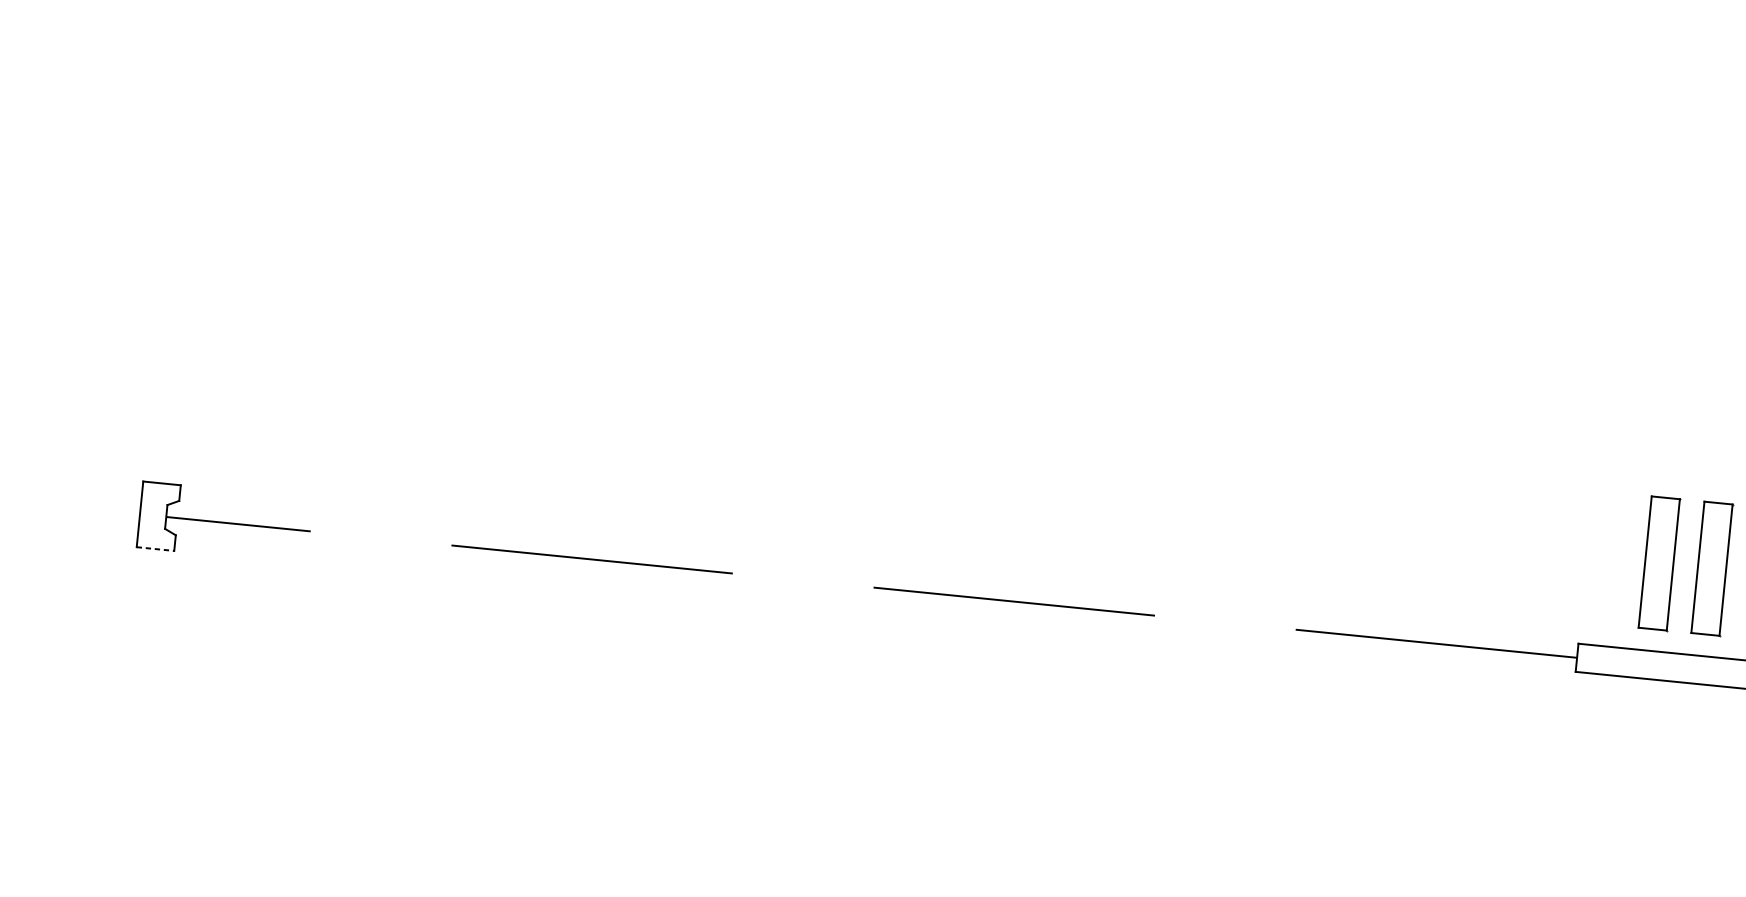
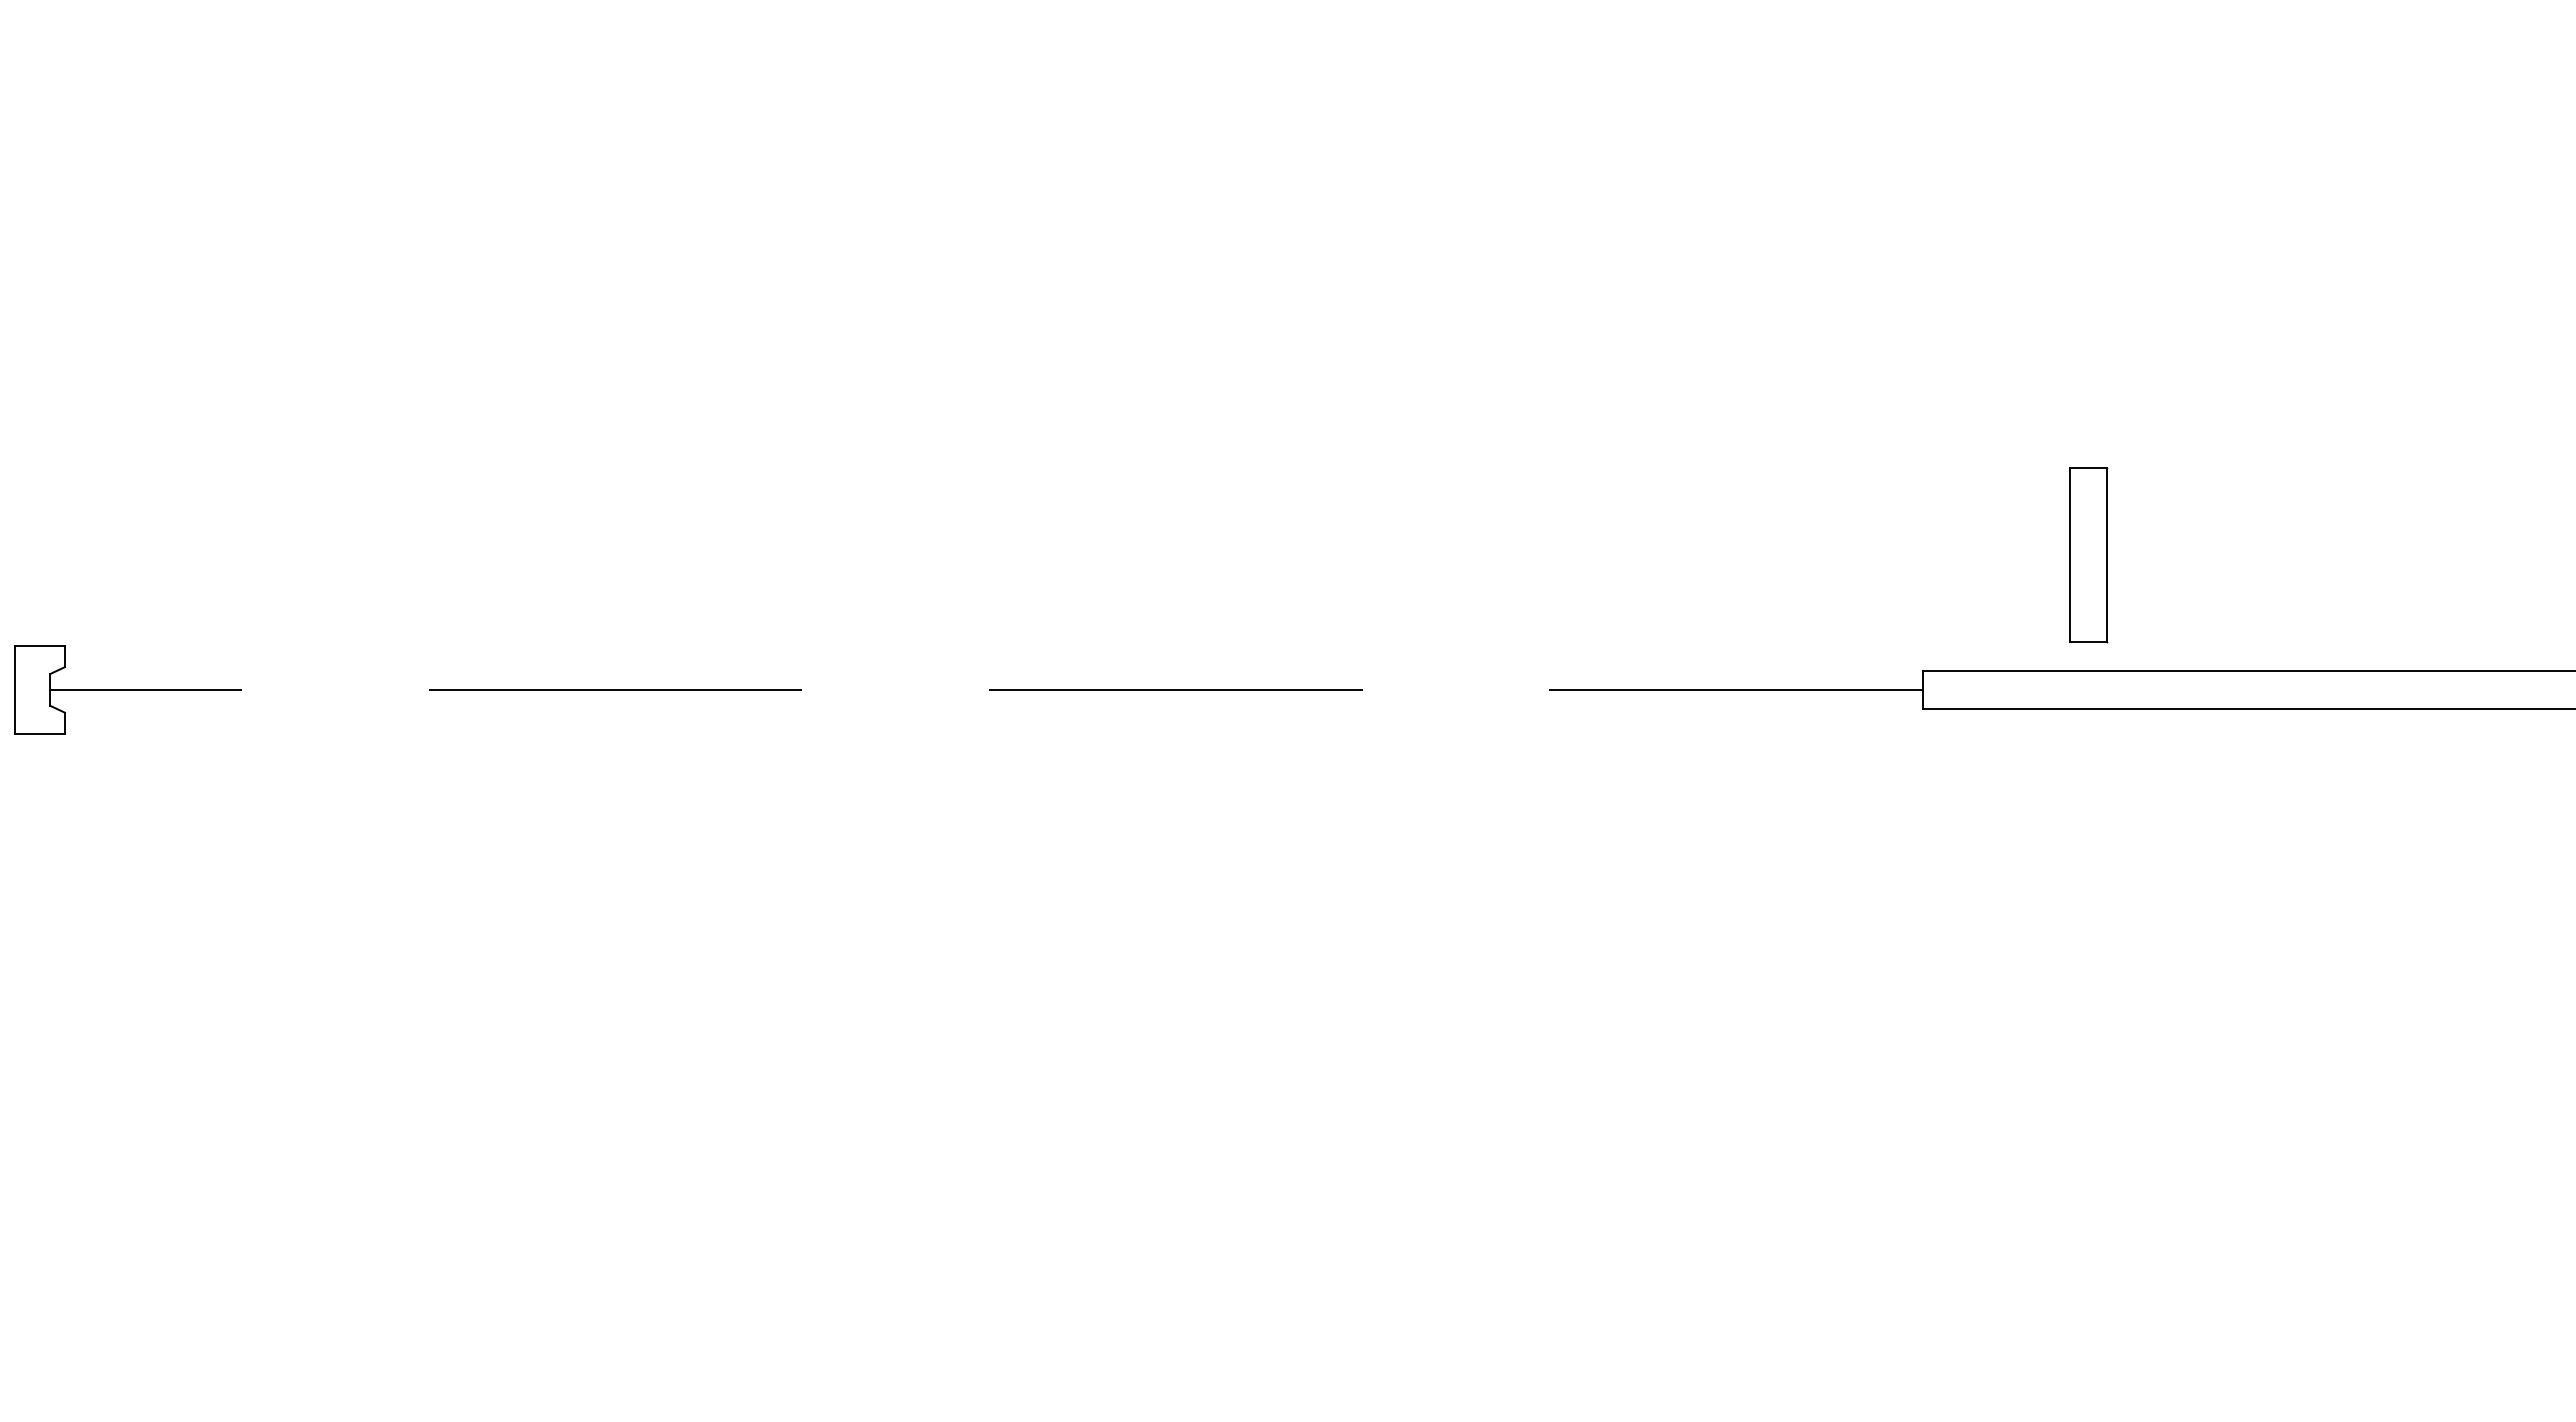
line: (155, 549) -> (40, 733), dashed -> solid
part: (1659, 563) -> (2018, 555), removed

